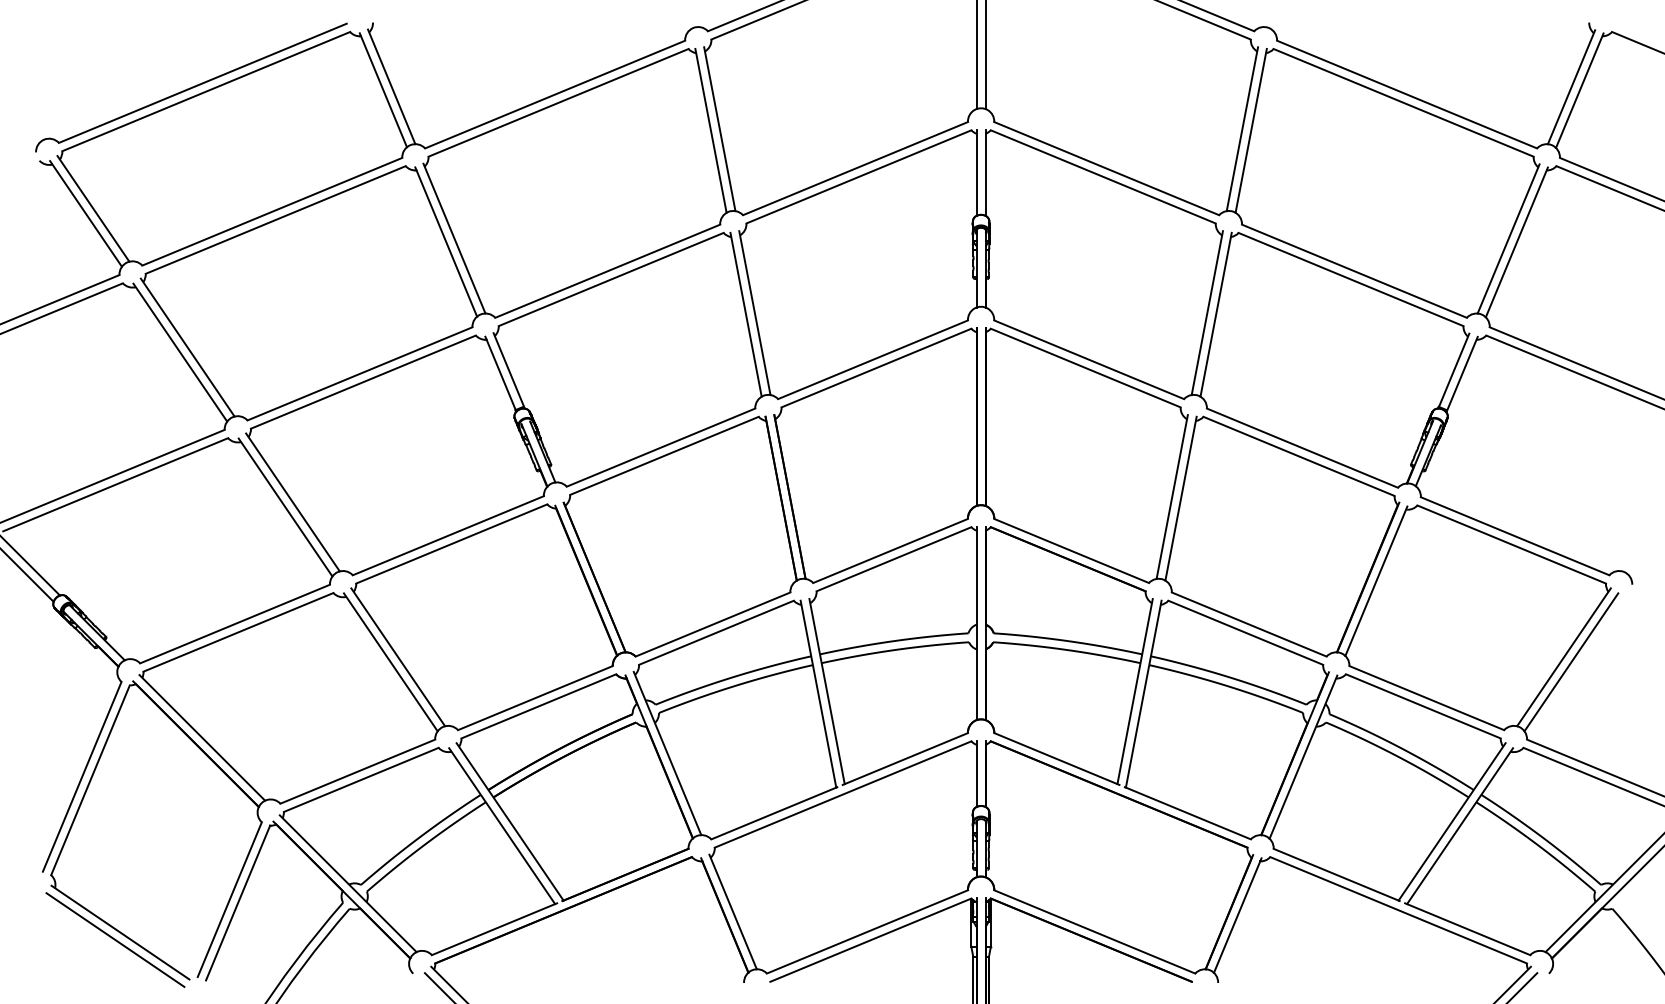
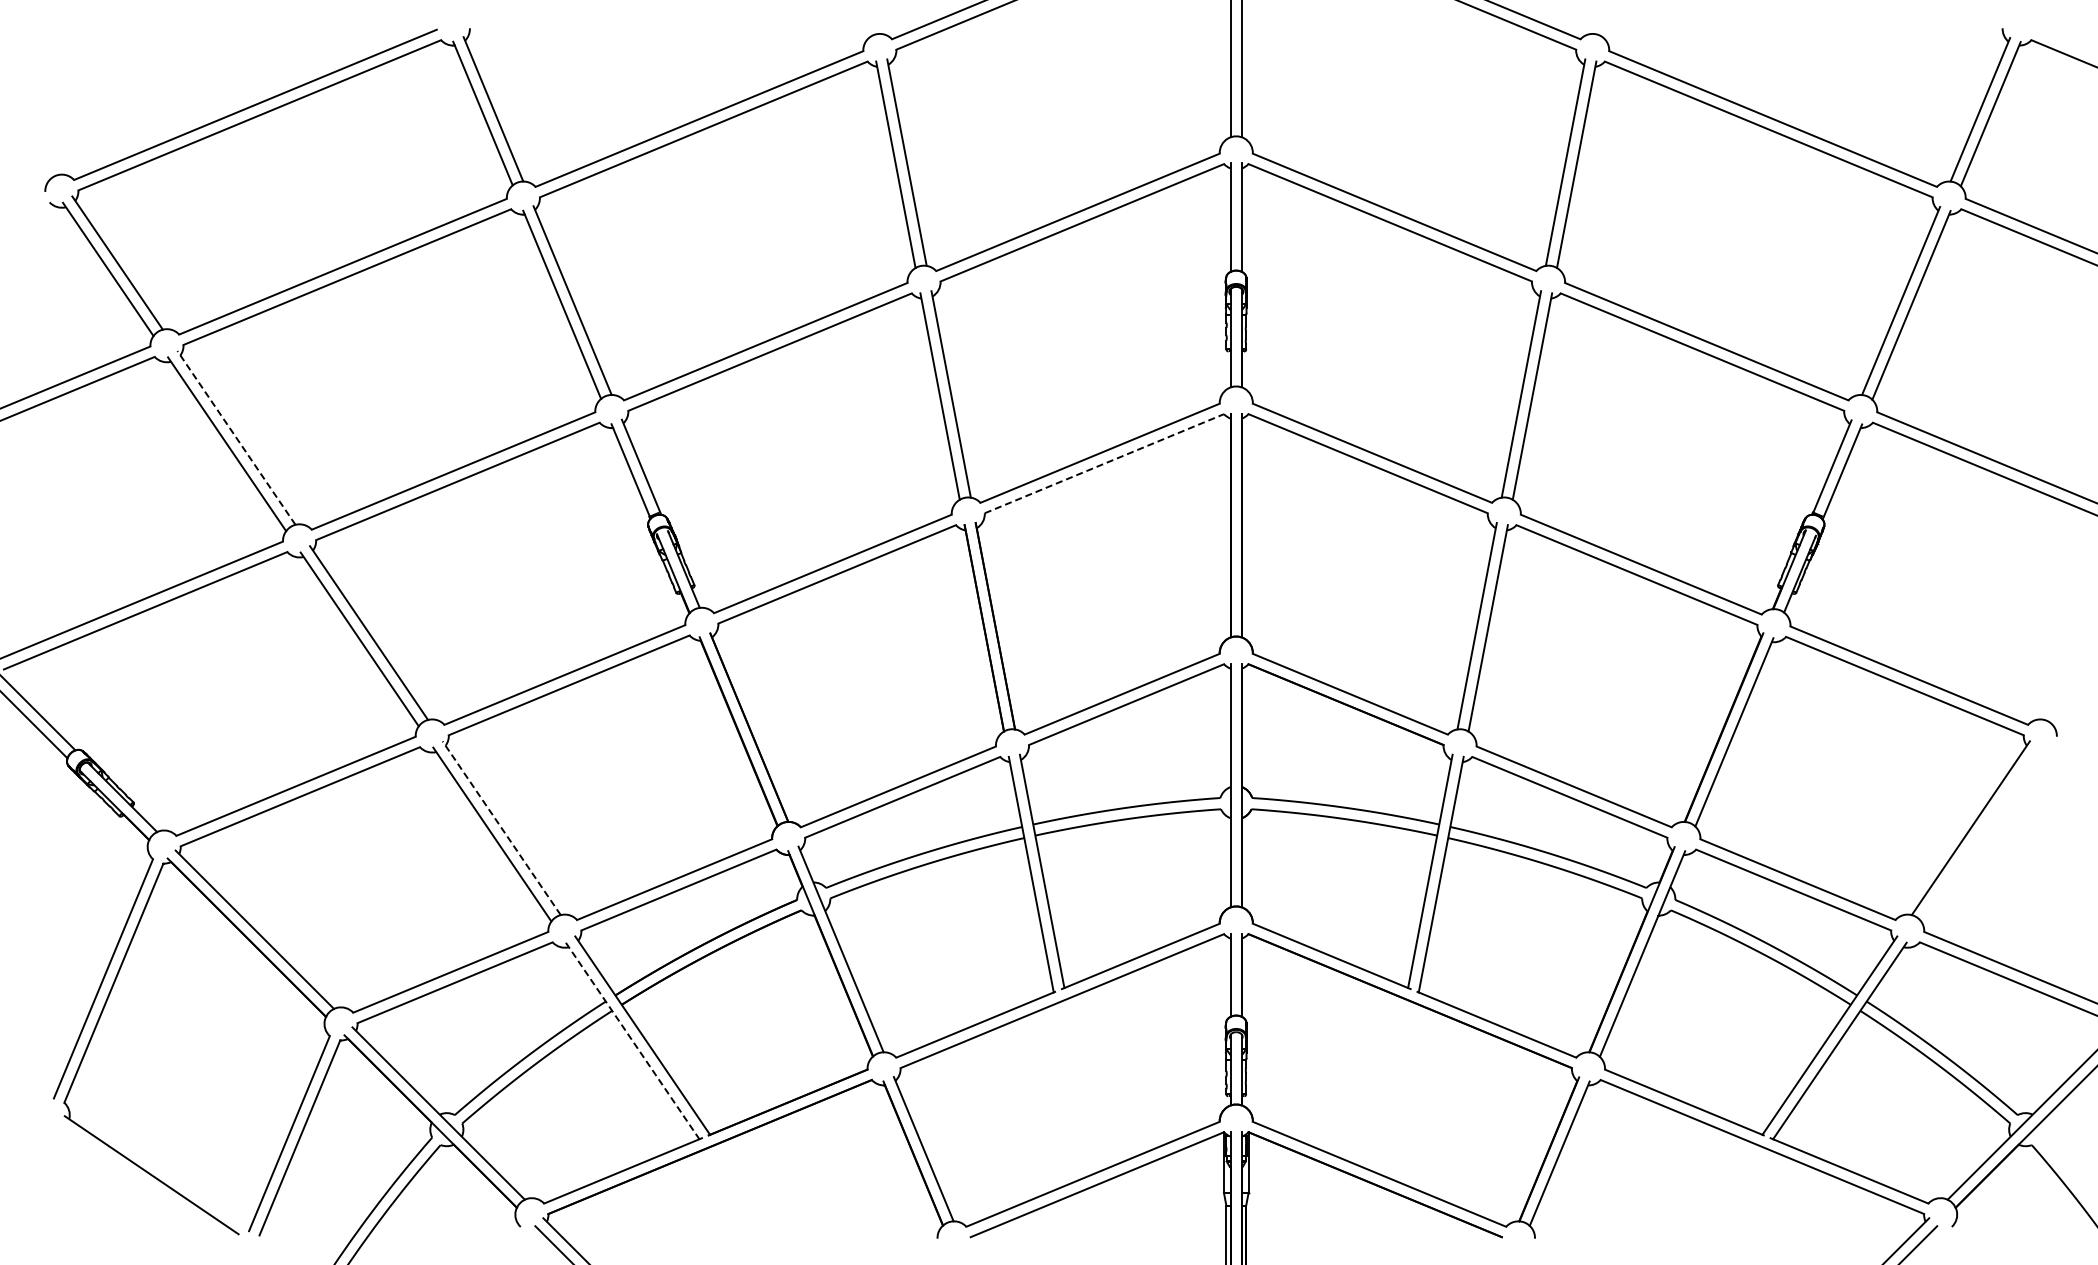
line: (187, 347) -> (236, 437), solid -> dashed
line: (876, 367) -> (1104, 463), solid -> dashed
line: (398, 656) -> (501, 827), solid -> dashed
line: (1571, 662) -> (1980, 834), removed
line: (502, 826) -> (632, 1041), solid -> dashed
line: (115, 940) -> (145, 1184), removed

